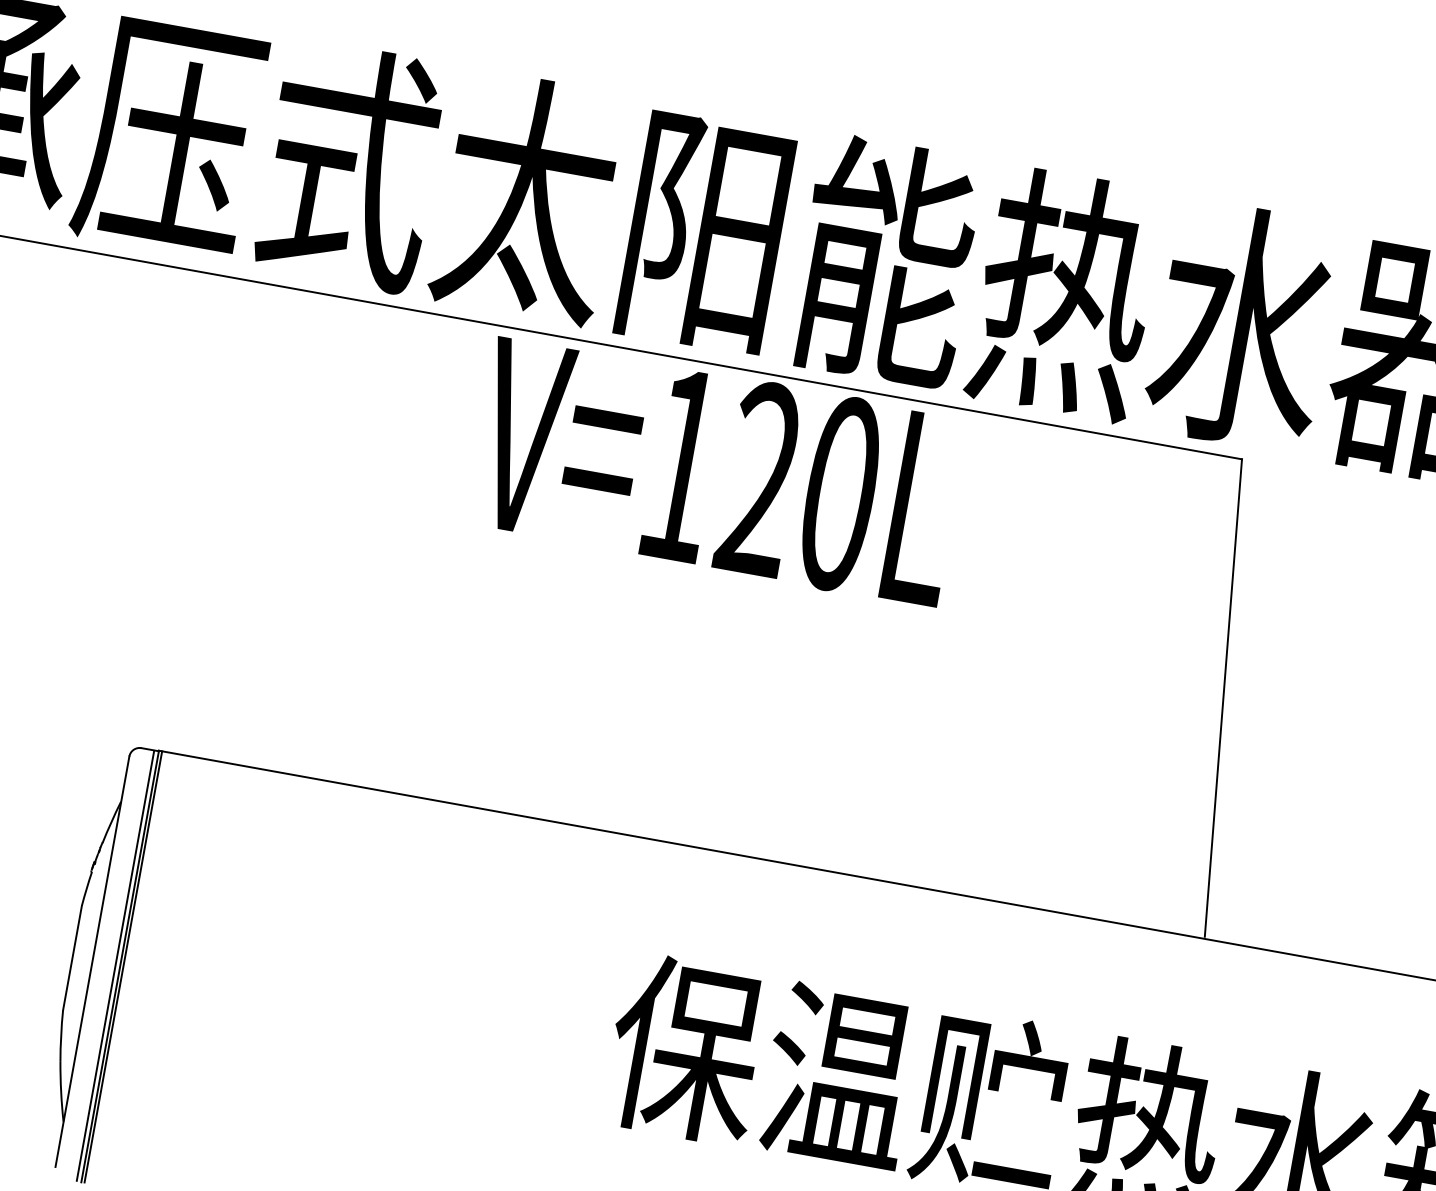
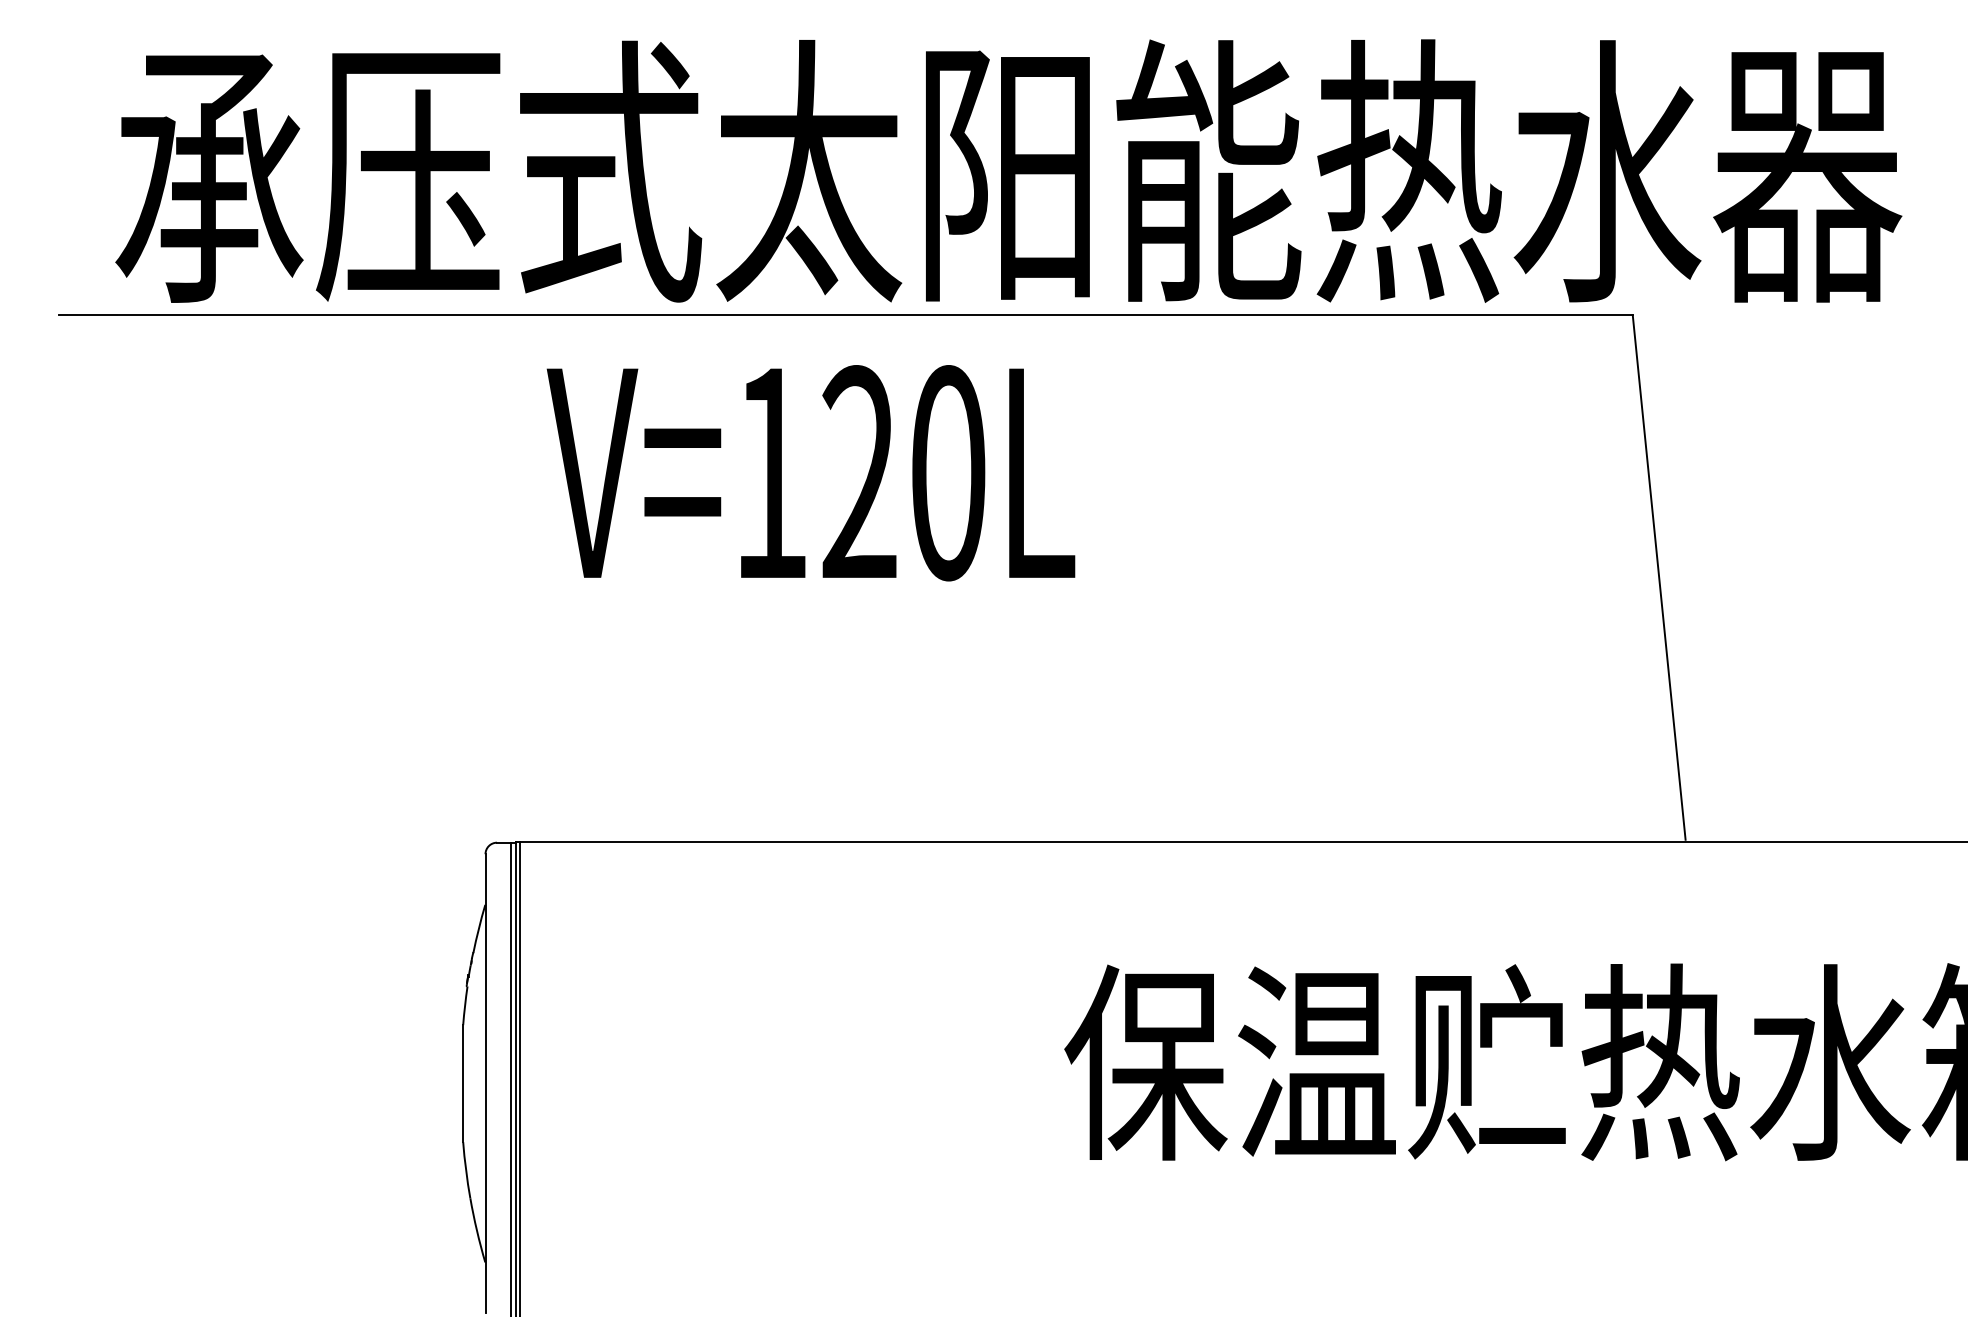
text: (716, 472) -> (810, 473), moved

